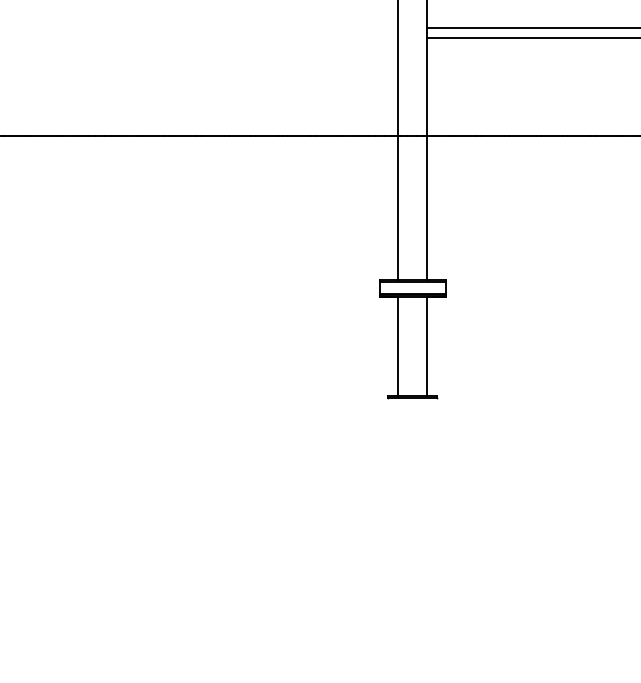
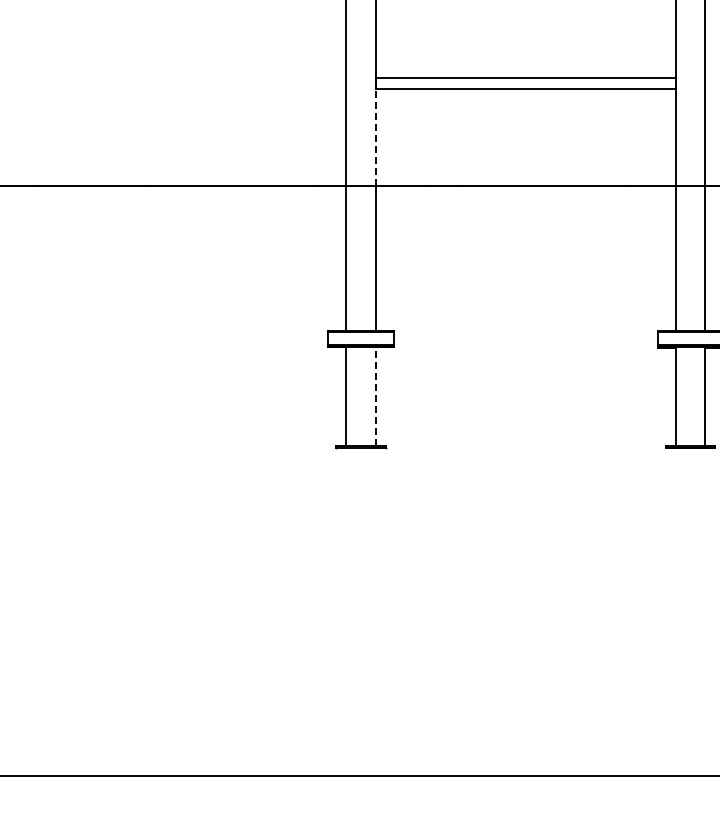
line: (427, 86) -> (375, 137), solid -> dashed
line: (427, 345) -> (375, 396), solid -> dashed

